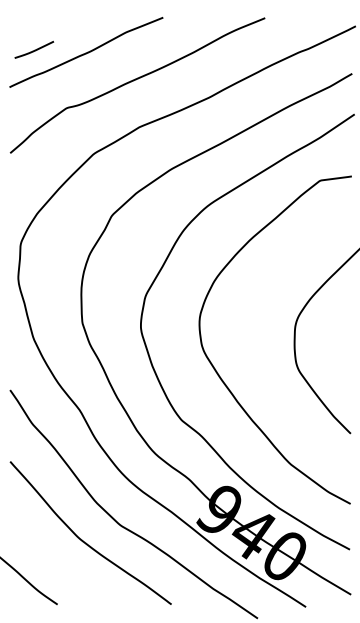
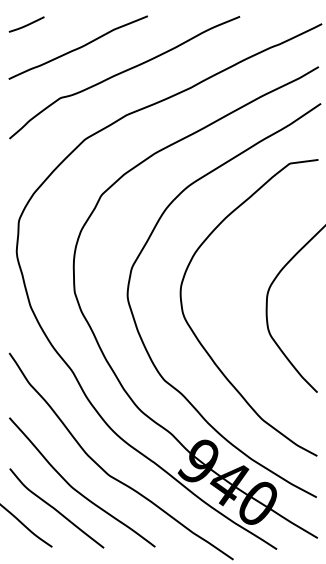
curve: (34, 49) -> (26, 24), moved
curve: (61, 562) -> (55, 509), added

